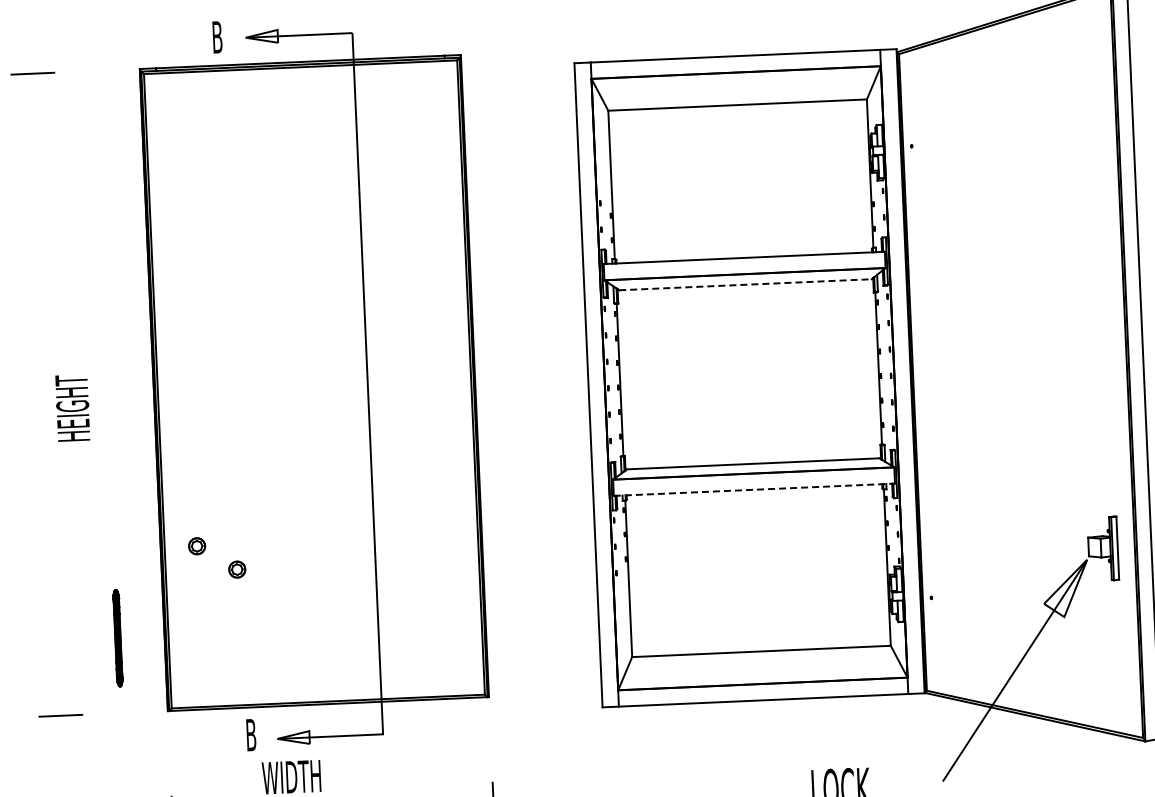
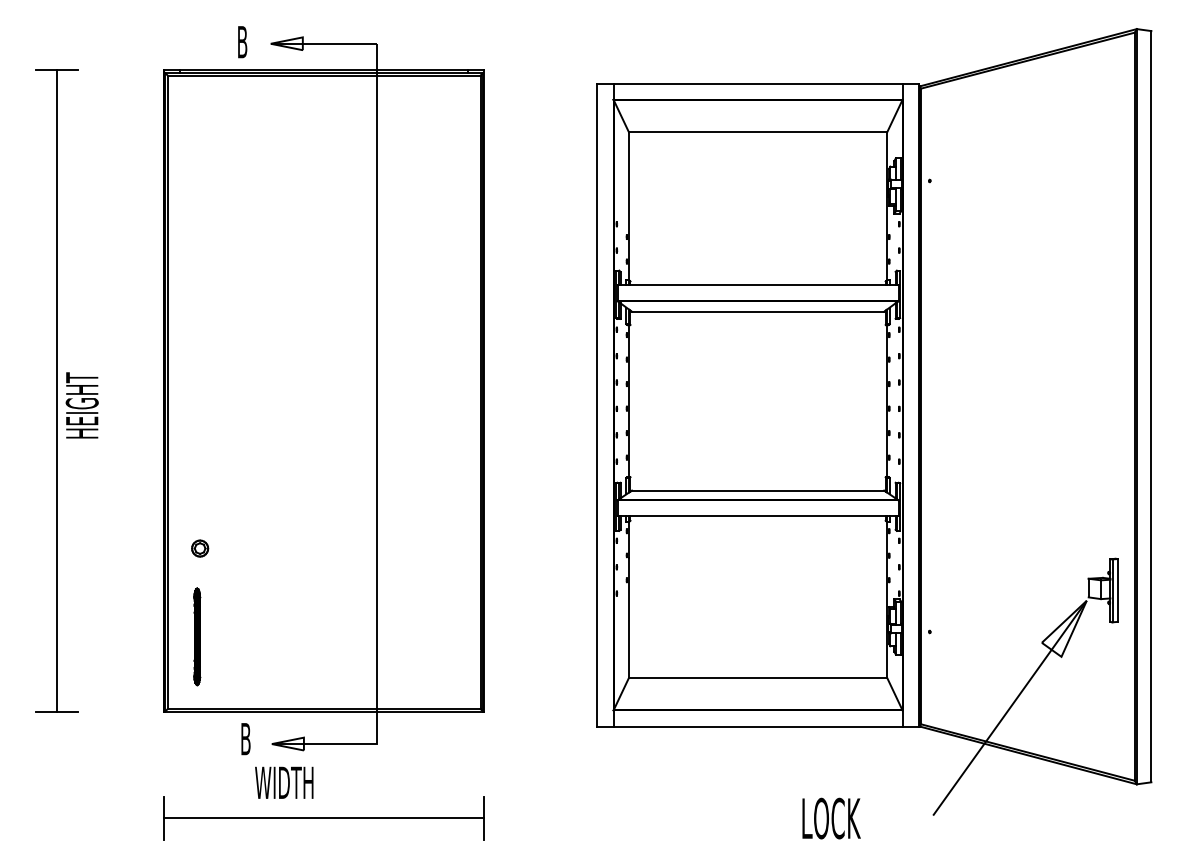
line: (745, 284) -> (758, 311), dashed -> solid
line: (46, 394) -> (56, 390), added
line: (754, 489) -> (758, 516), dashed -> solid
part: (237, 569) -> (239, 573), removed
part: (118, 637) -> (197, 636), moved

